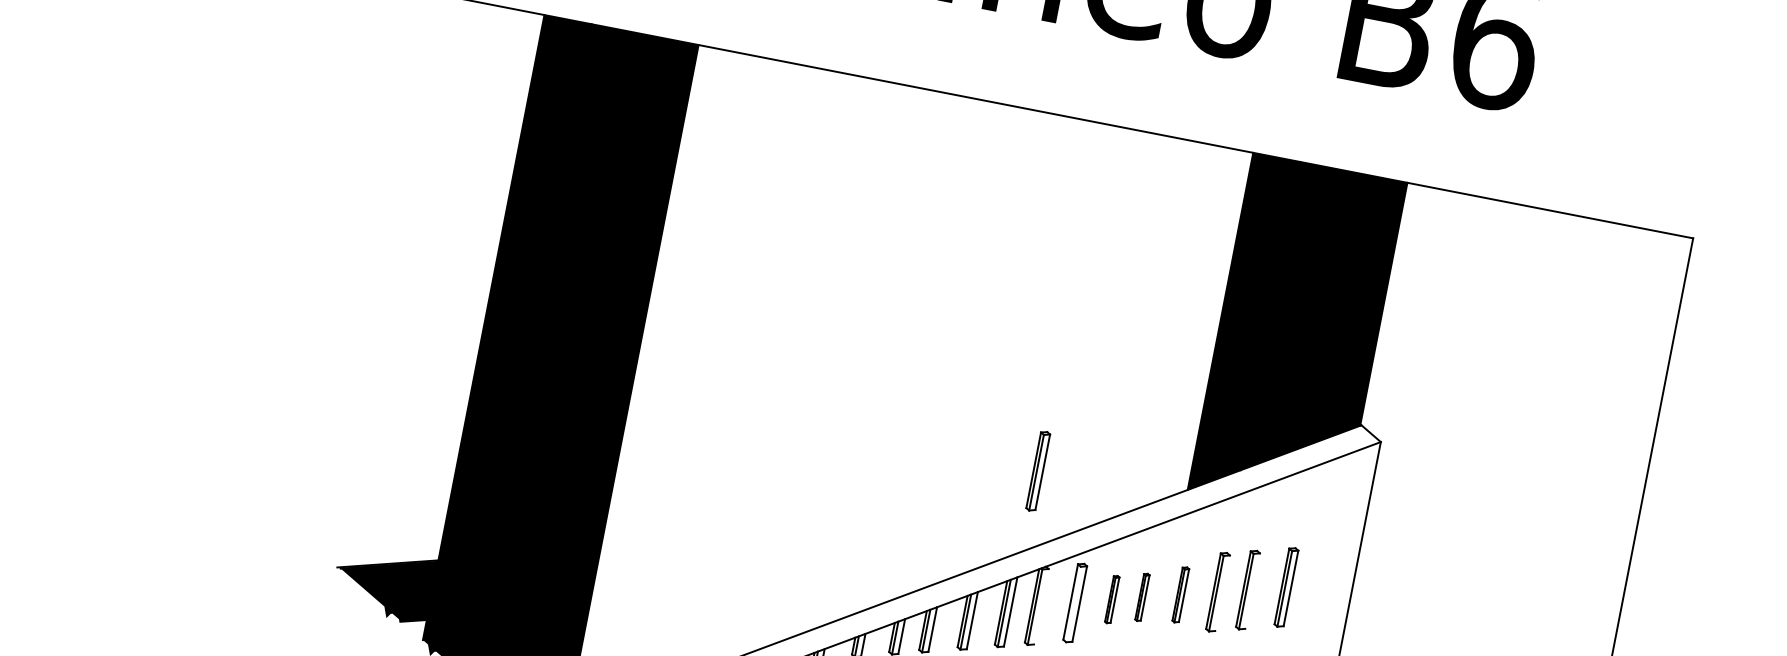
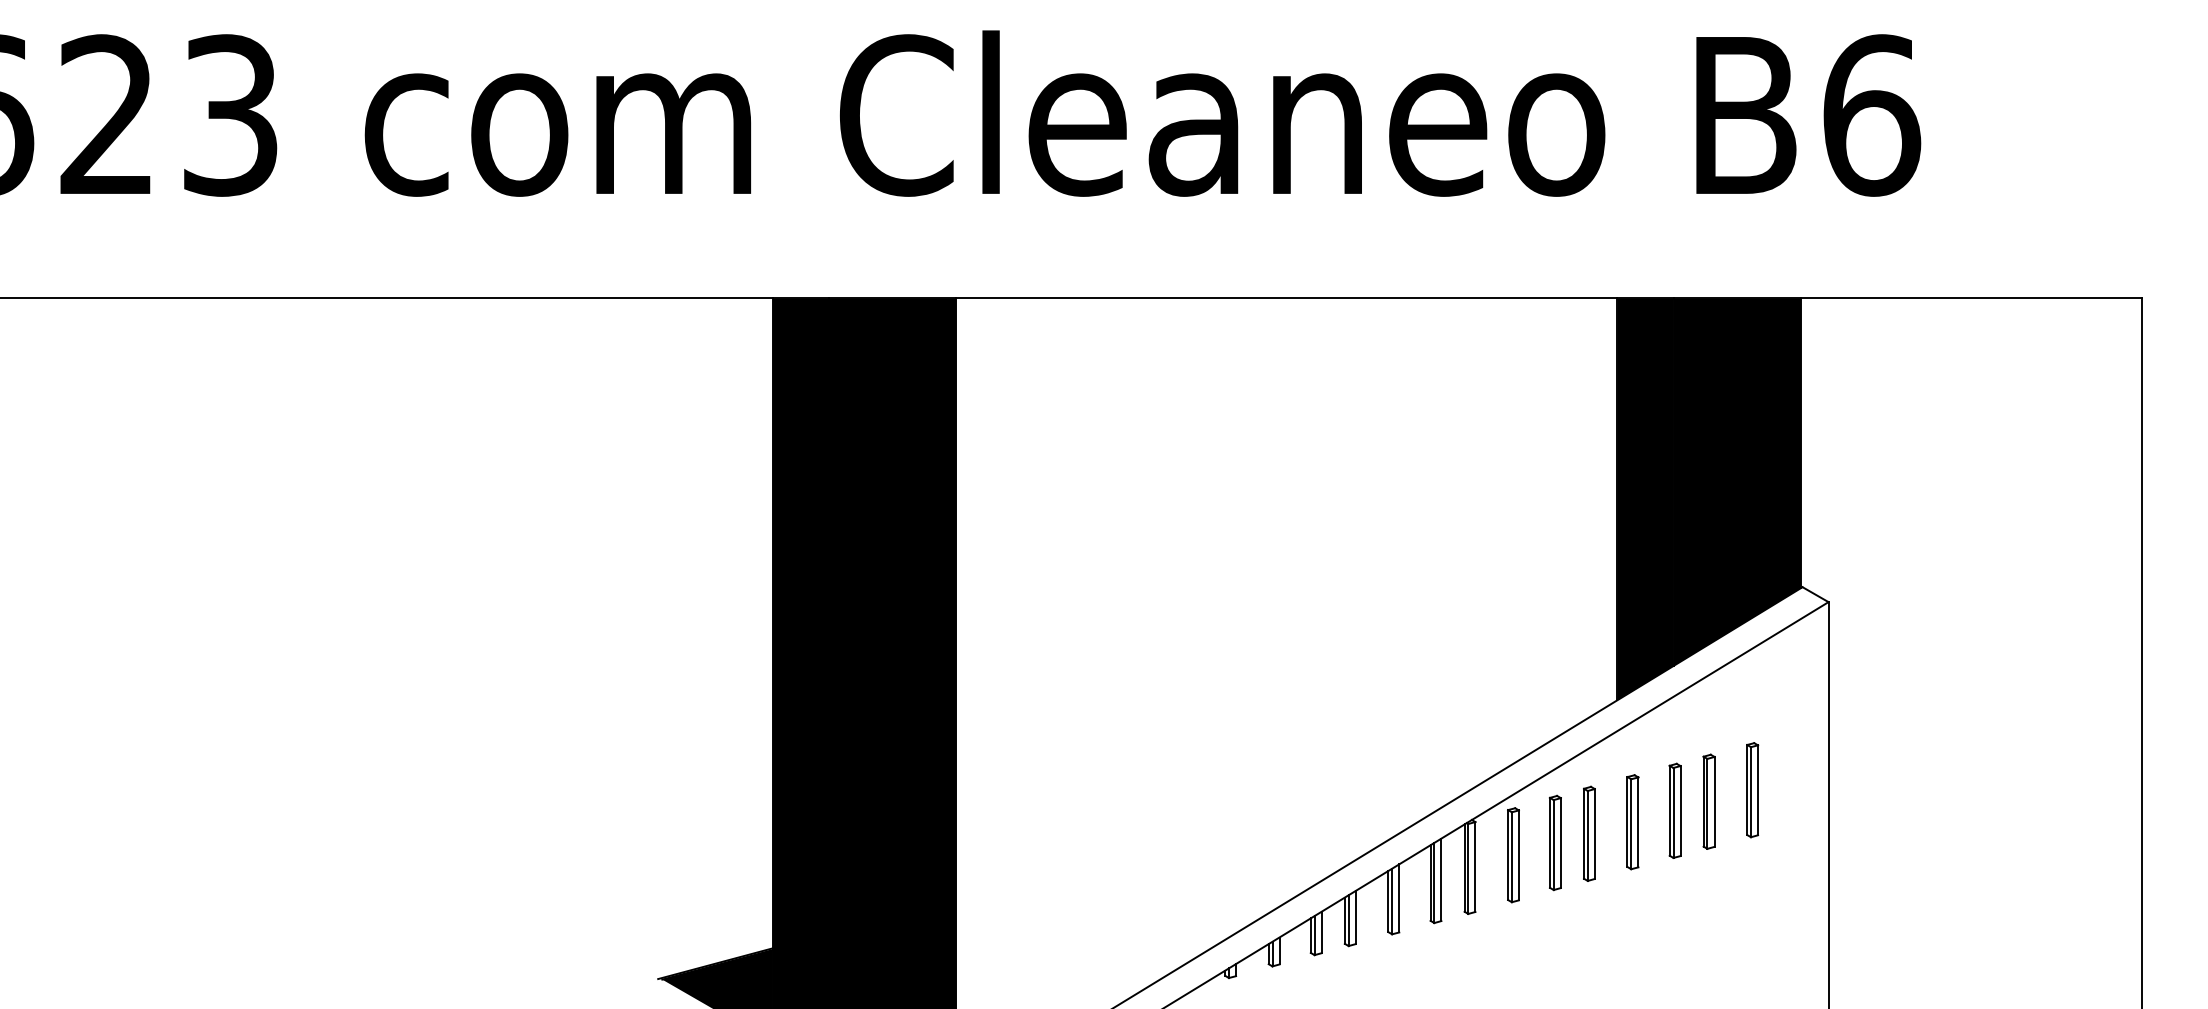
part: (1038, 471) -> (1441, 712), removed
line: (1252, 590) -> (1714, 801), added
line: (1222, 593) -> (1680, 811), added
part: (1180, 595) -> (1632, 822), size x1.43
part: (1142, 597) -> (1589, 833), size x1.67
part: (1111, 599) -> (1554, 842), size x1.67
line: (1073, 604) -> (1511, 857), added
line: (1041, 607) -> (1475, 867), added

